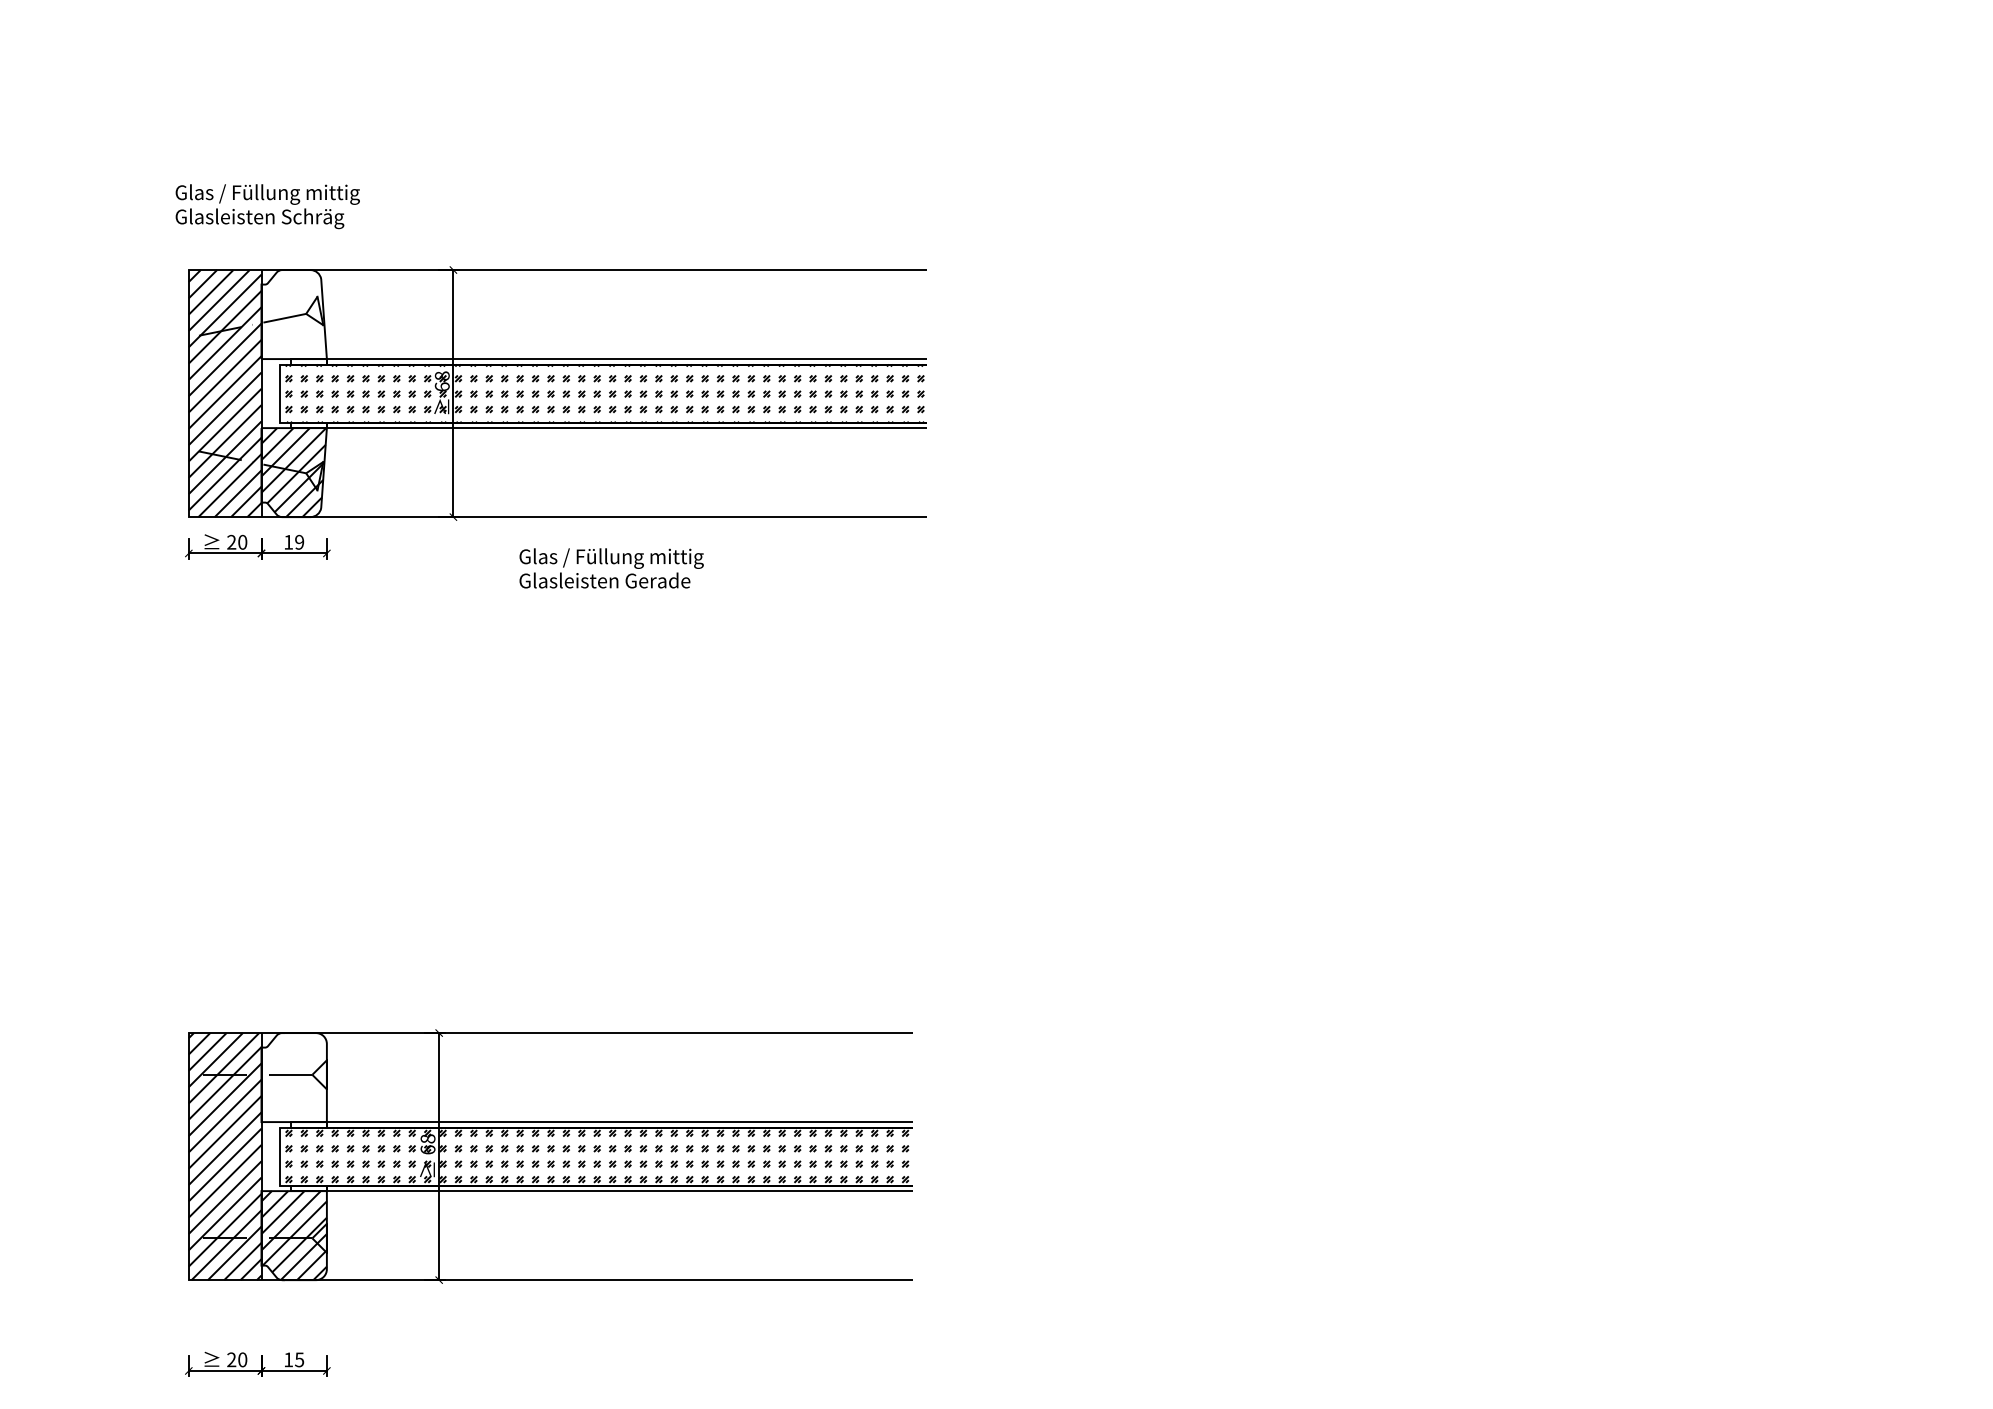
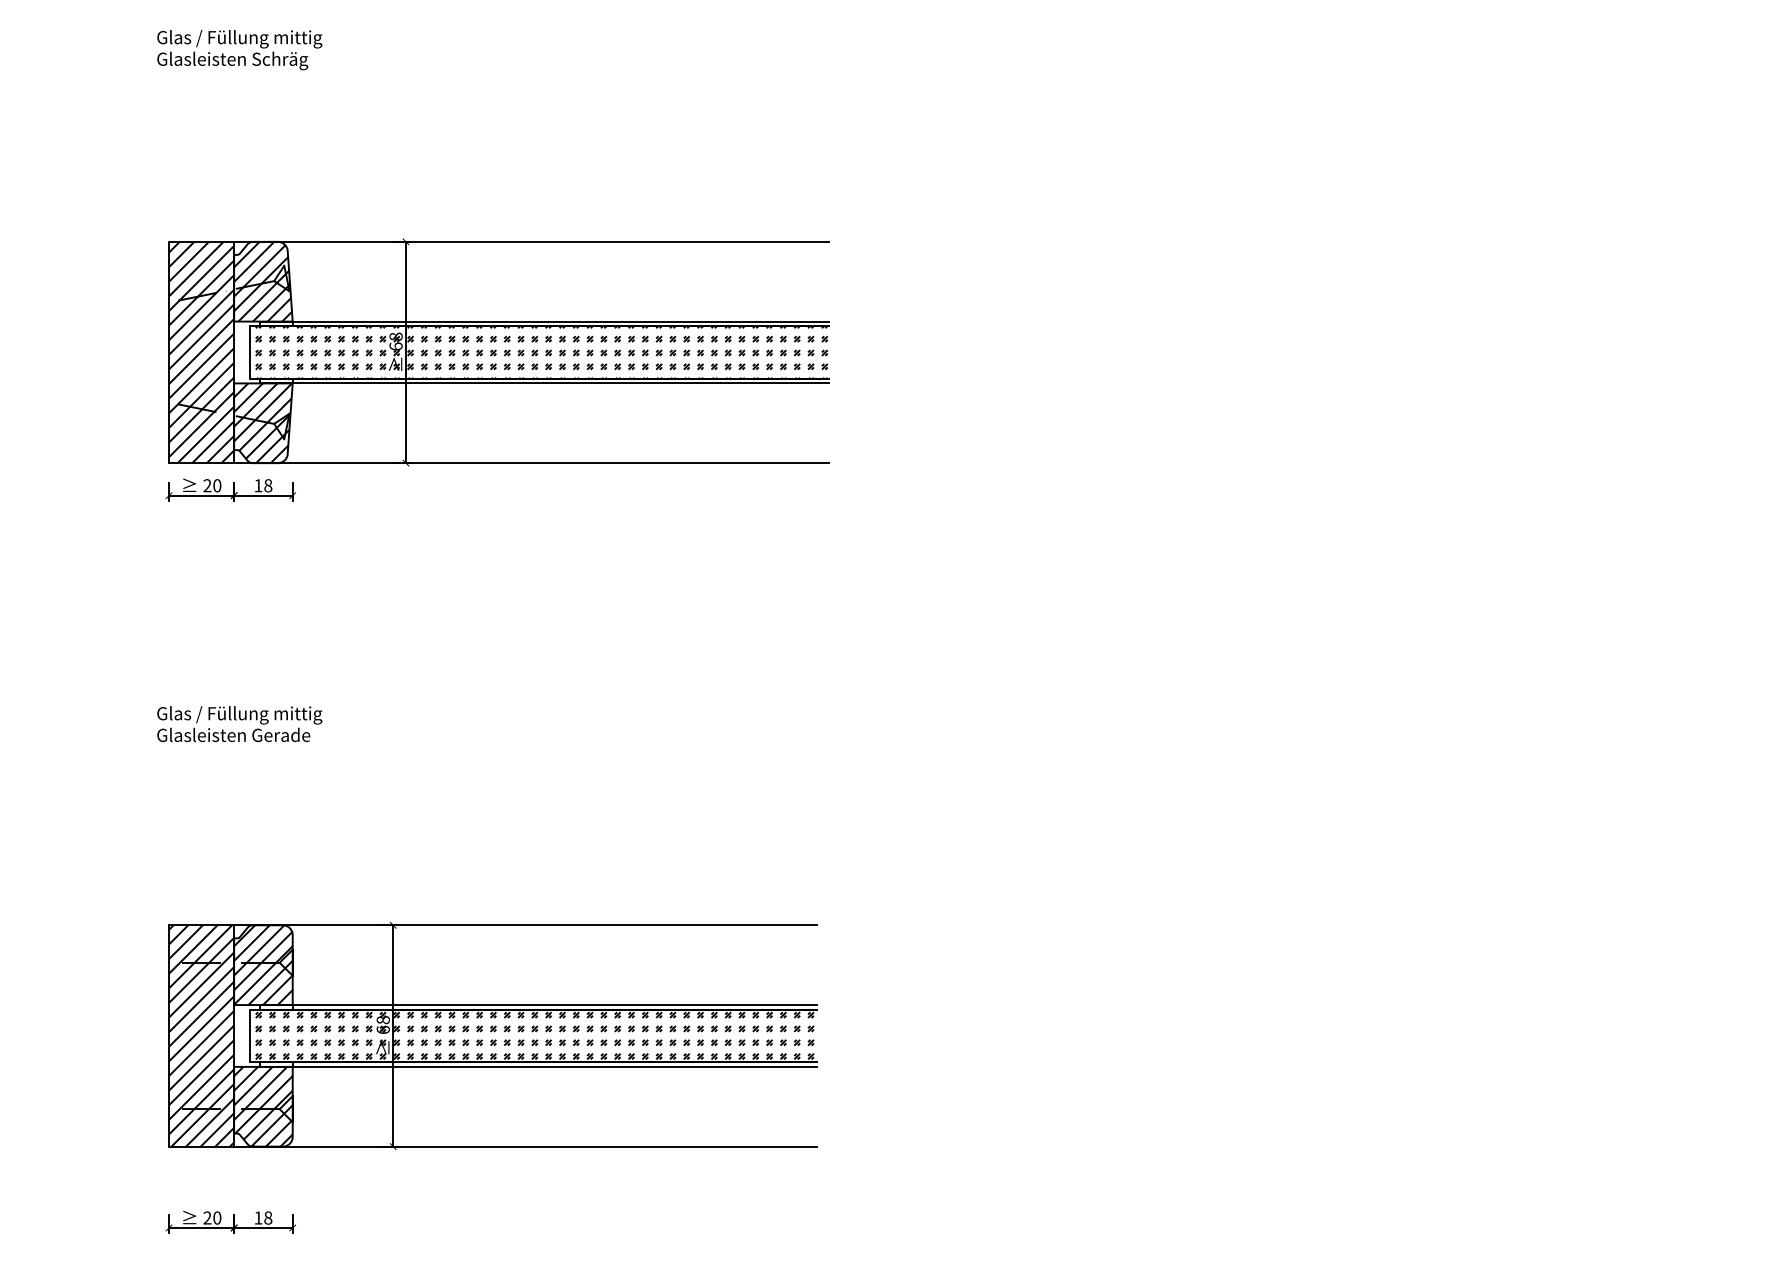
text: (267, 207) -> (239, 50), moved
hatch: (294, 314) -> (263, 281), added
text: (299, 542) -> (268, 485), 19 -> 18
text: (611, 568) -> (239, 724), moved
hatch: (294, 1077) -> (263, 965), added
text: (299, 1359) -> (268, 1217), 15 -> 18

